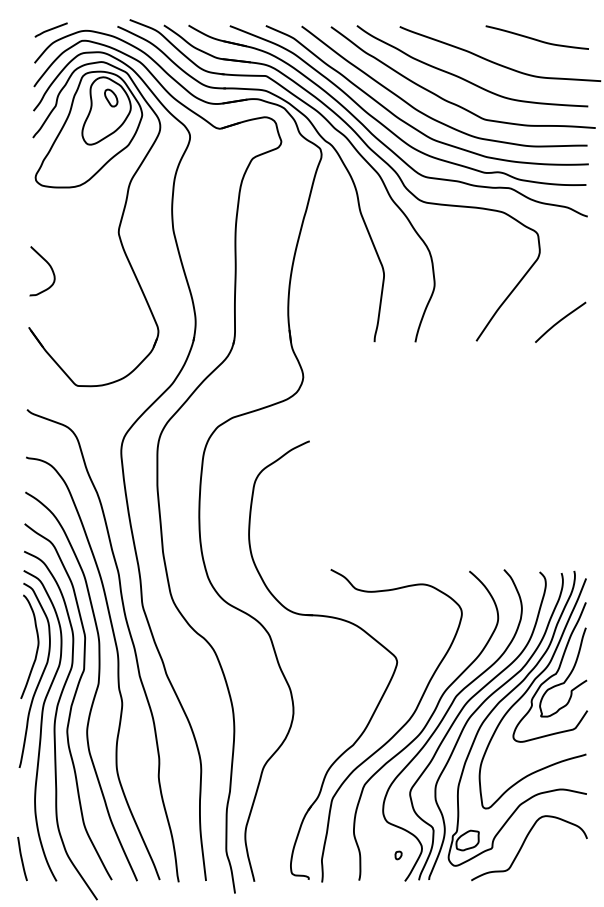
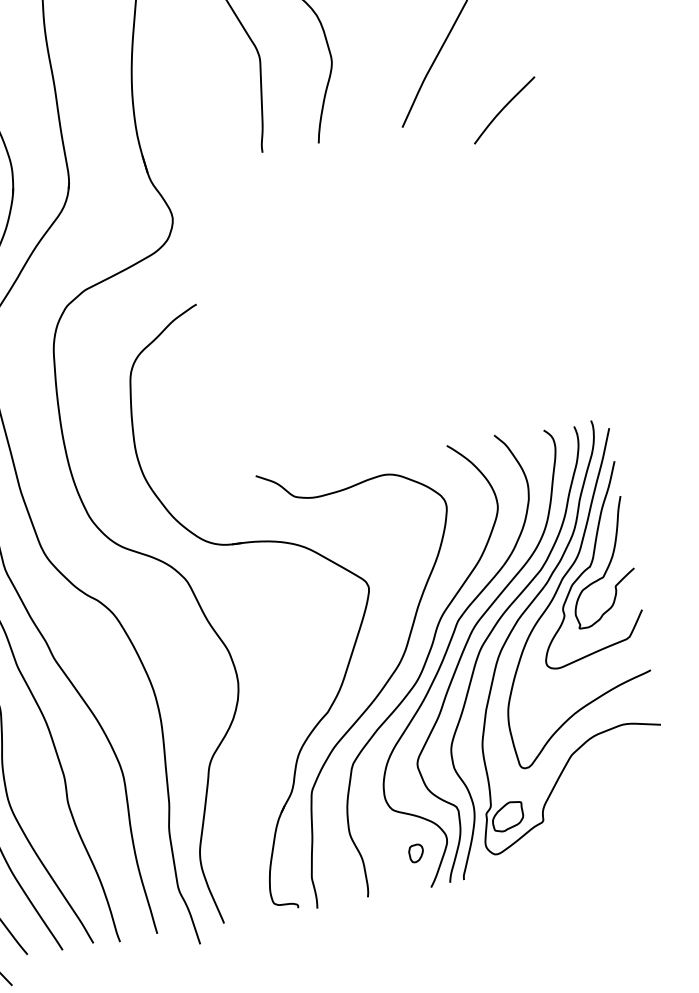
curve: (560, 321) -> (504, 109), moved
curve: (523, 845) -> (585, 810), removed
part: (398, 855) -> (416, 853), size x1.6

